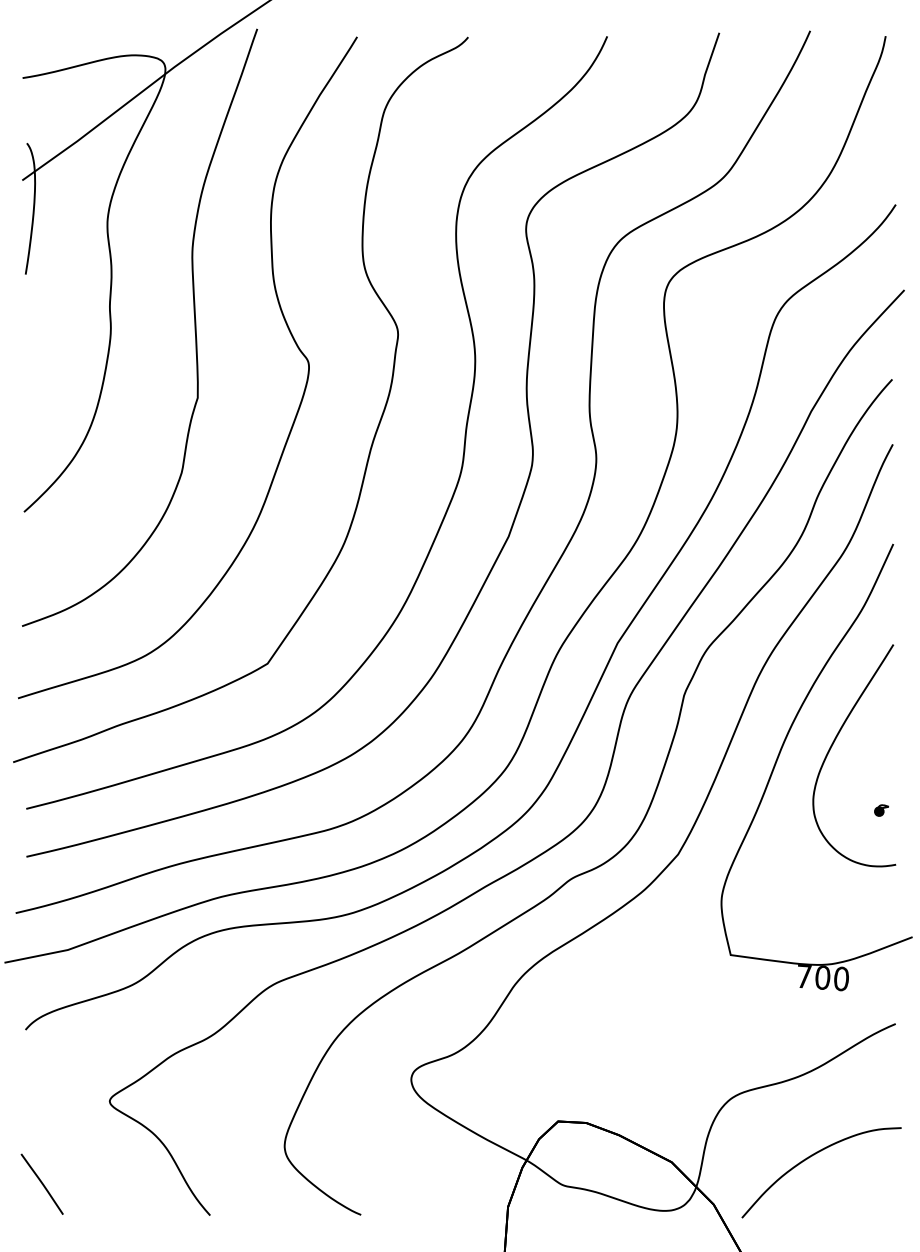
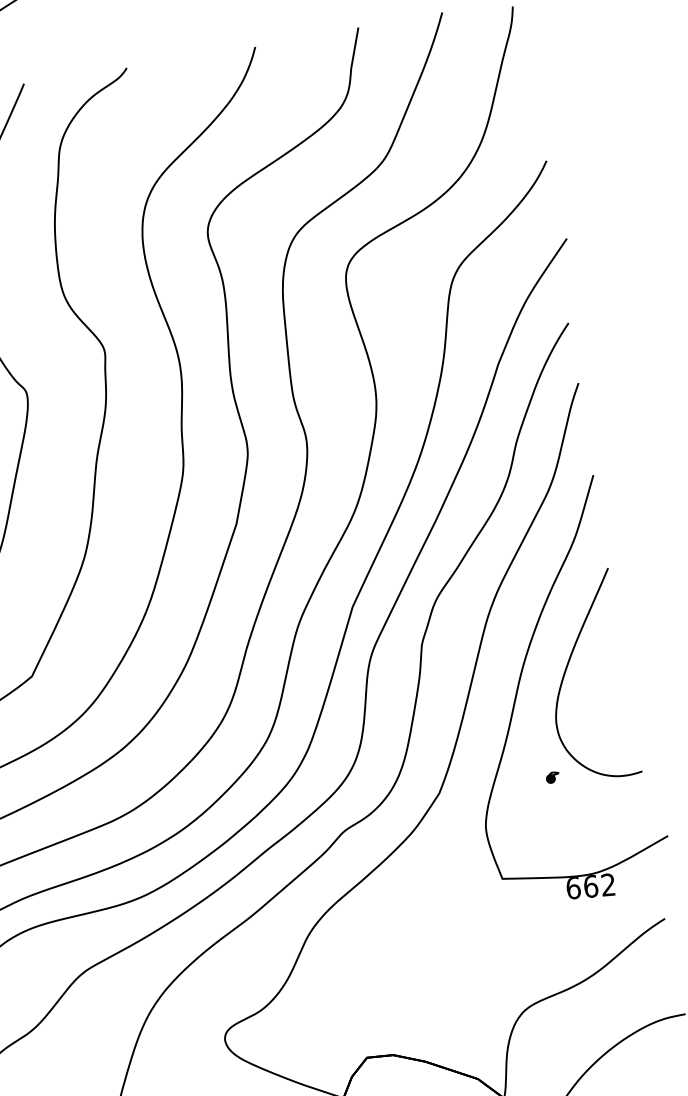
part: (881, 810) -> (552, 777), moved
text: (822, 977) -> (590, 886), 700 -> 662

